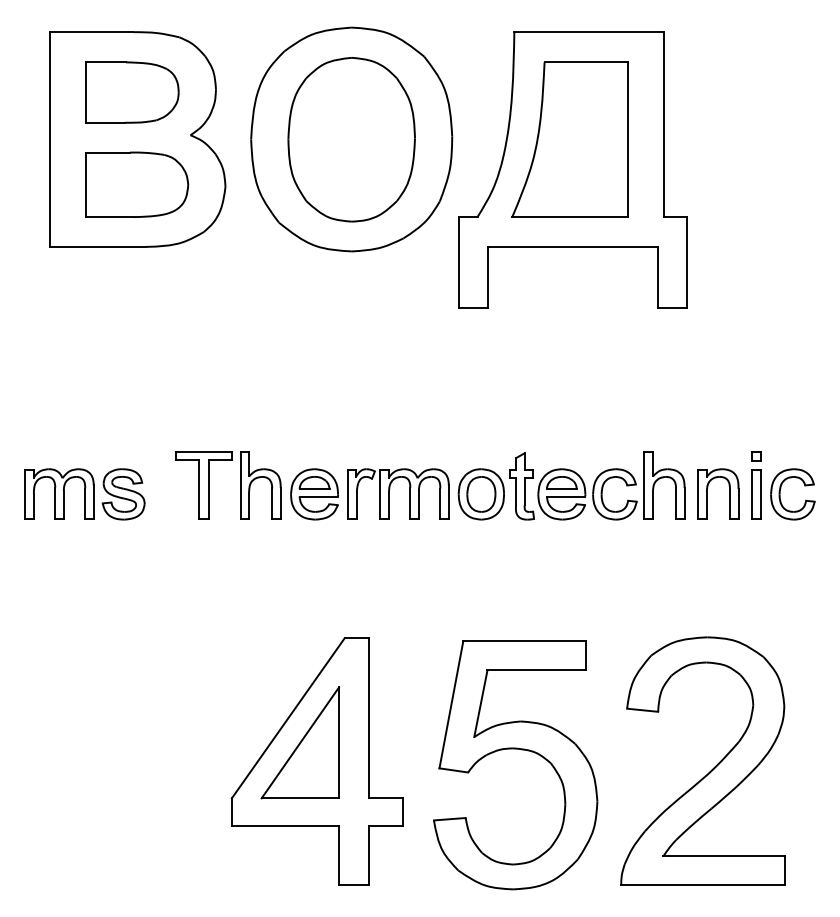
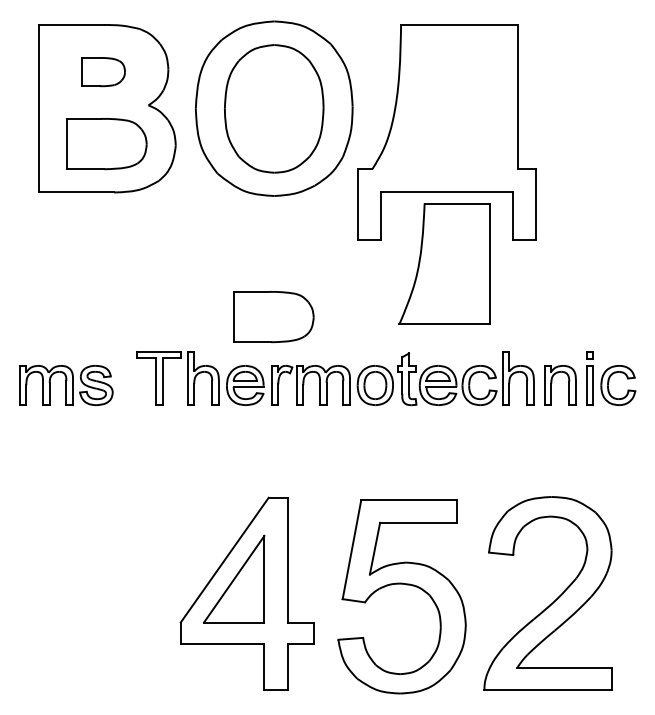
part: (132, 91) -> (103, 71), size x0.6
part: (570, 139) -> (444, 263), moved
part: (350, 407) -> (273, 317), added

